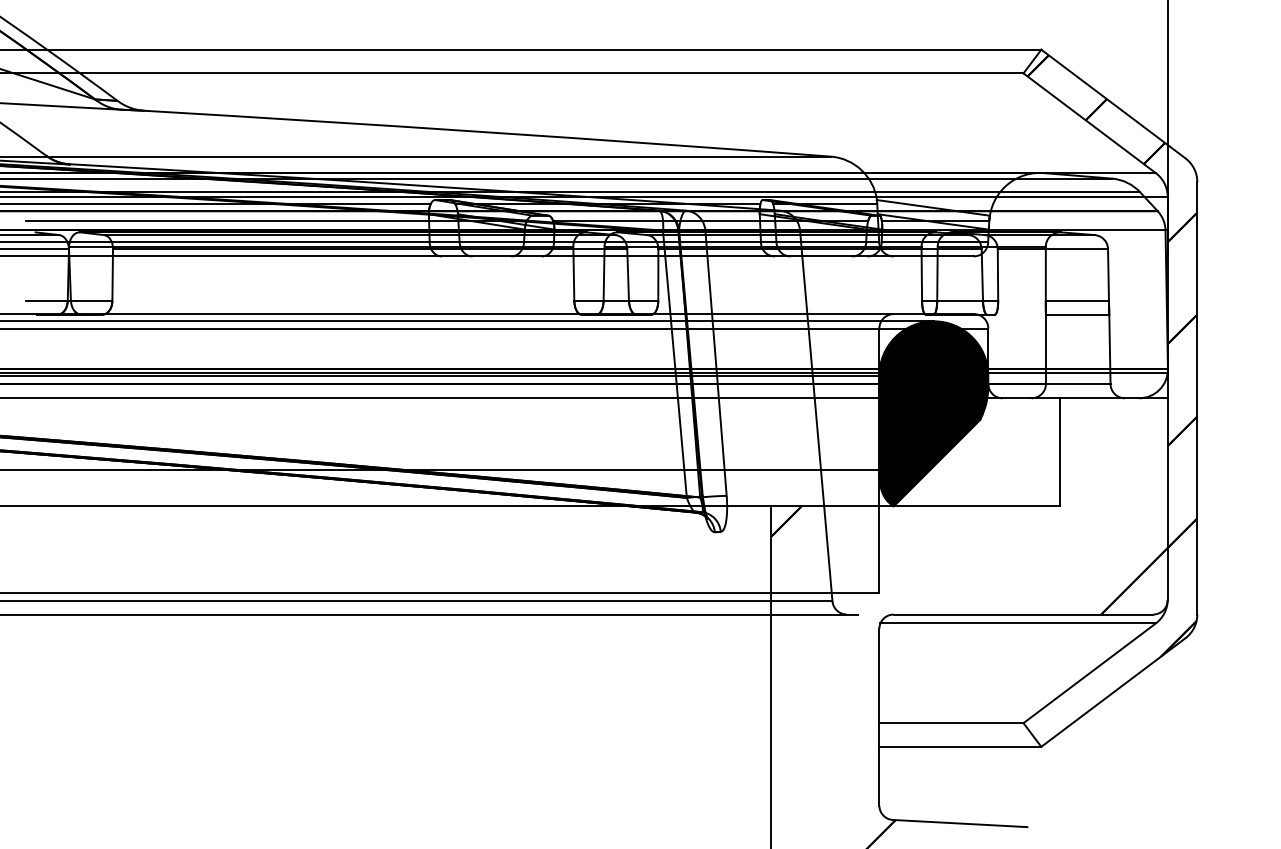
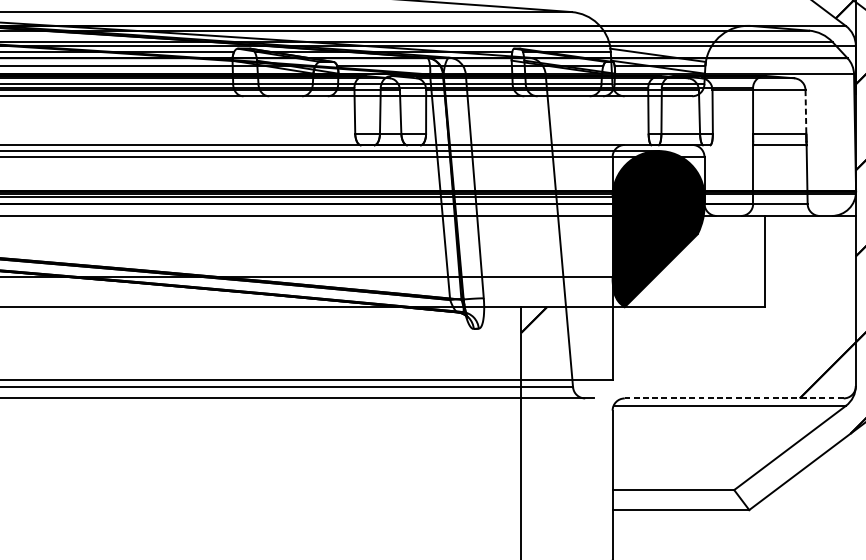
line: (1108, 274) -> (805, 111), solid -> dashed
line: (1023, 614) -> (734, 398), solid -> dashed

